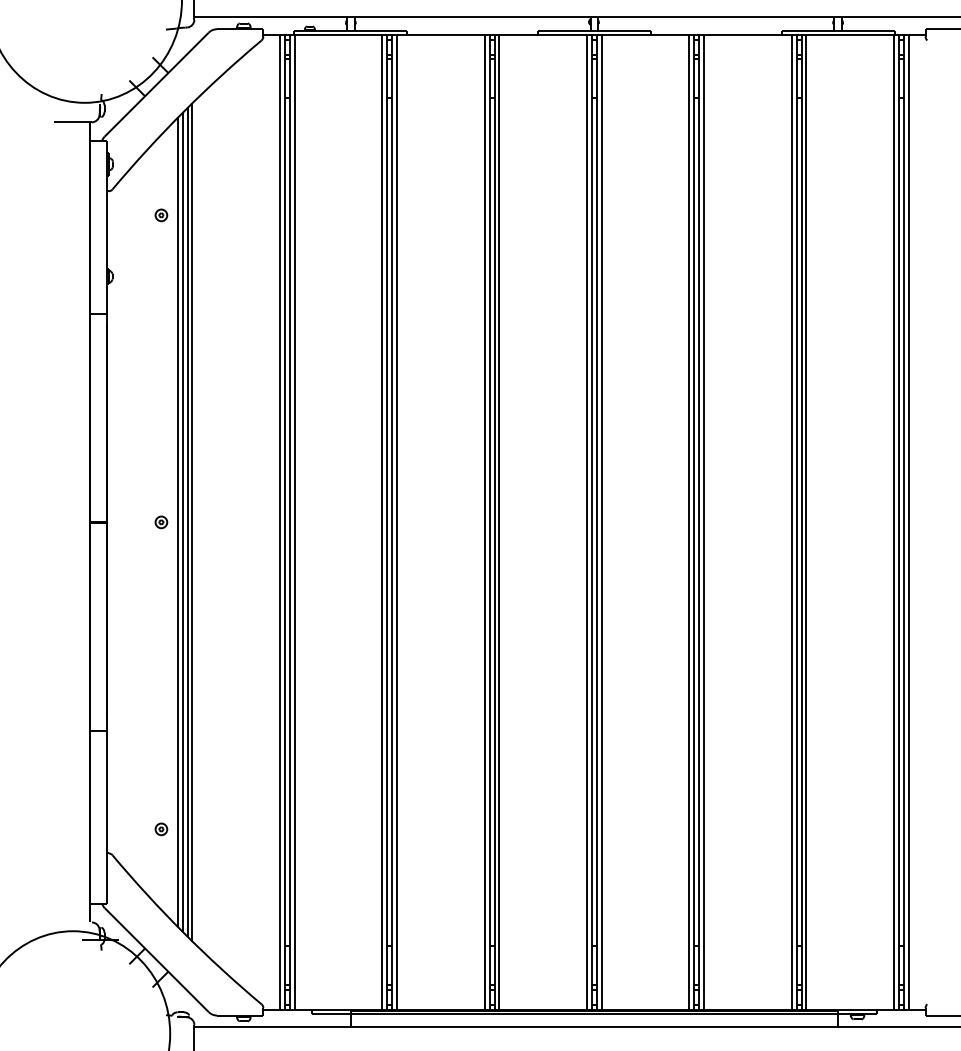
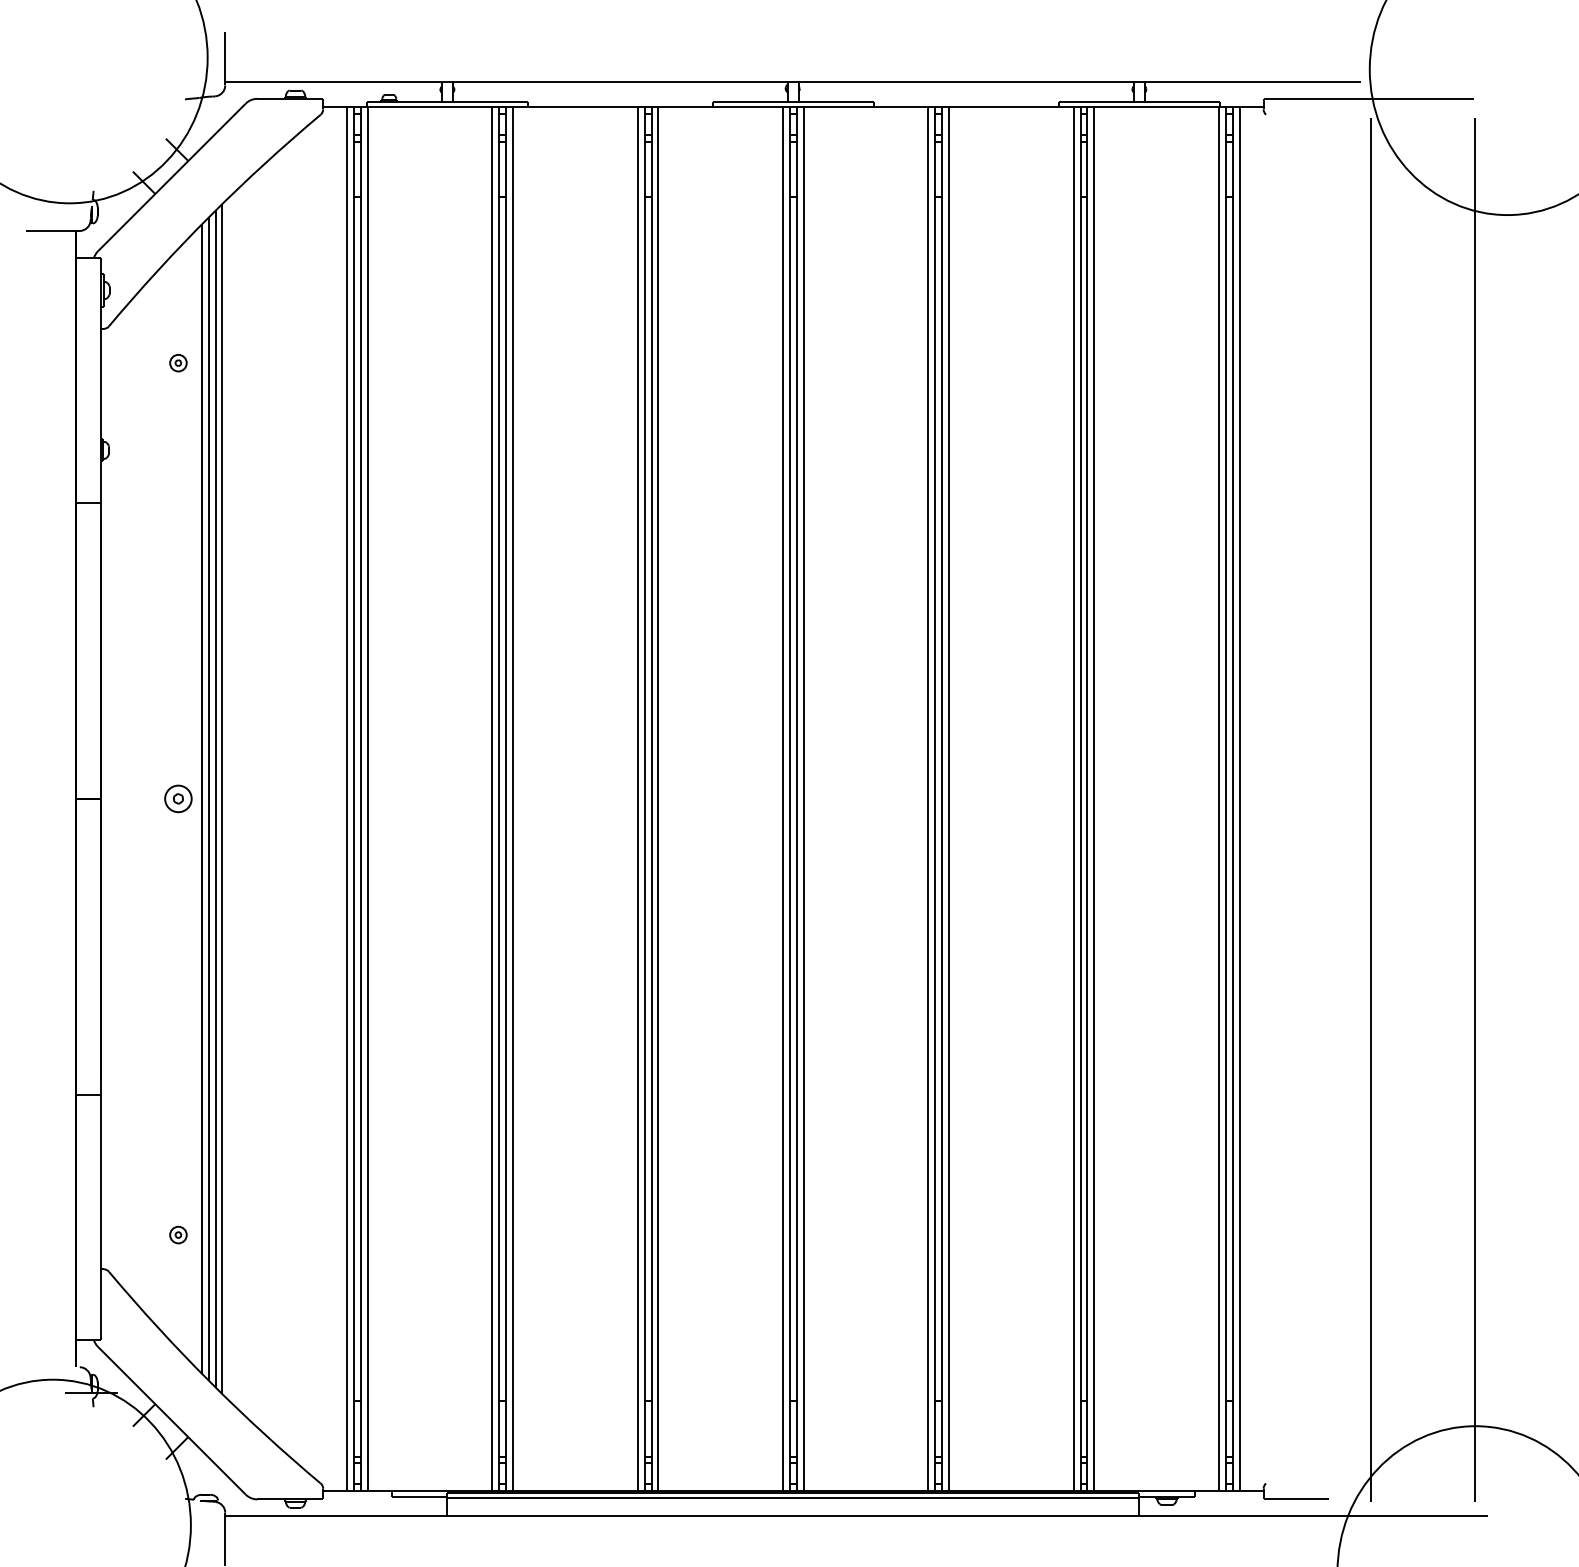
part: (161, 522) -> (178, 799), size x1.6

